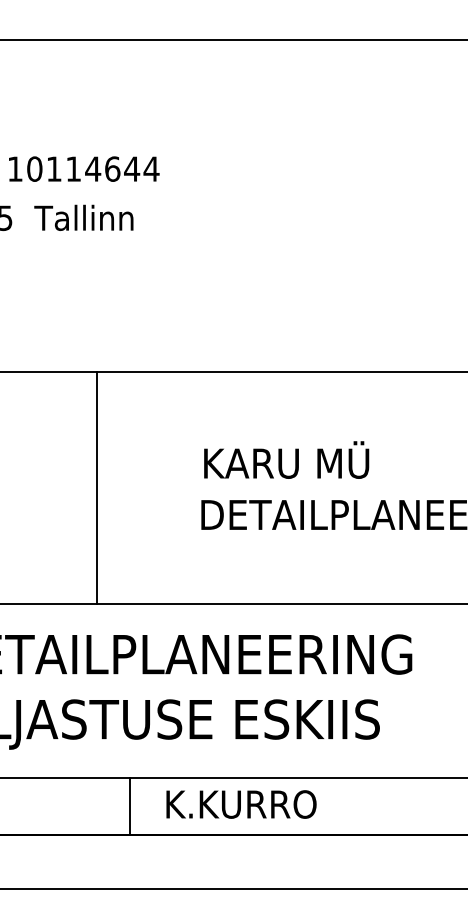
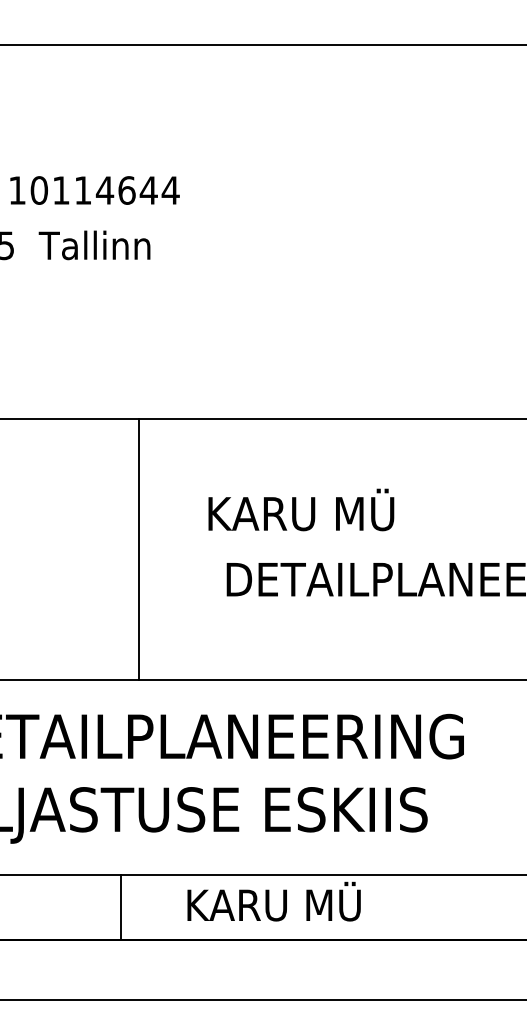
text: (286, 459) -> (301, 509), moved
line: (97, 487) -> (139, 548), moved
text: (253, 800) -> (285, 900), K.KURRO -> KARU MÜ
line: (129, 806) -> (121, 907), moved

